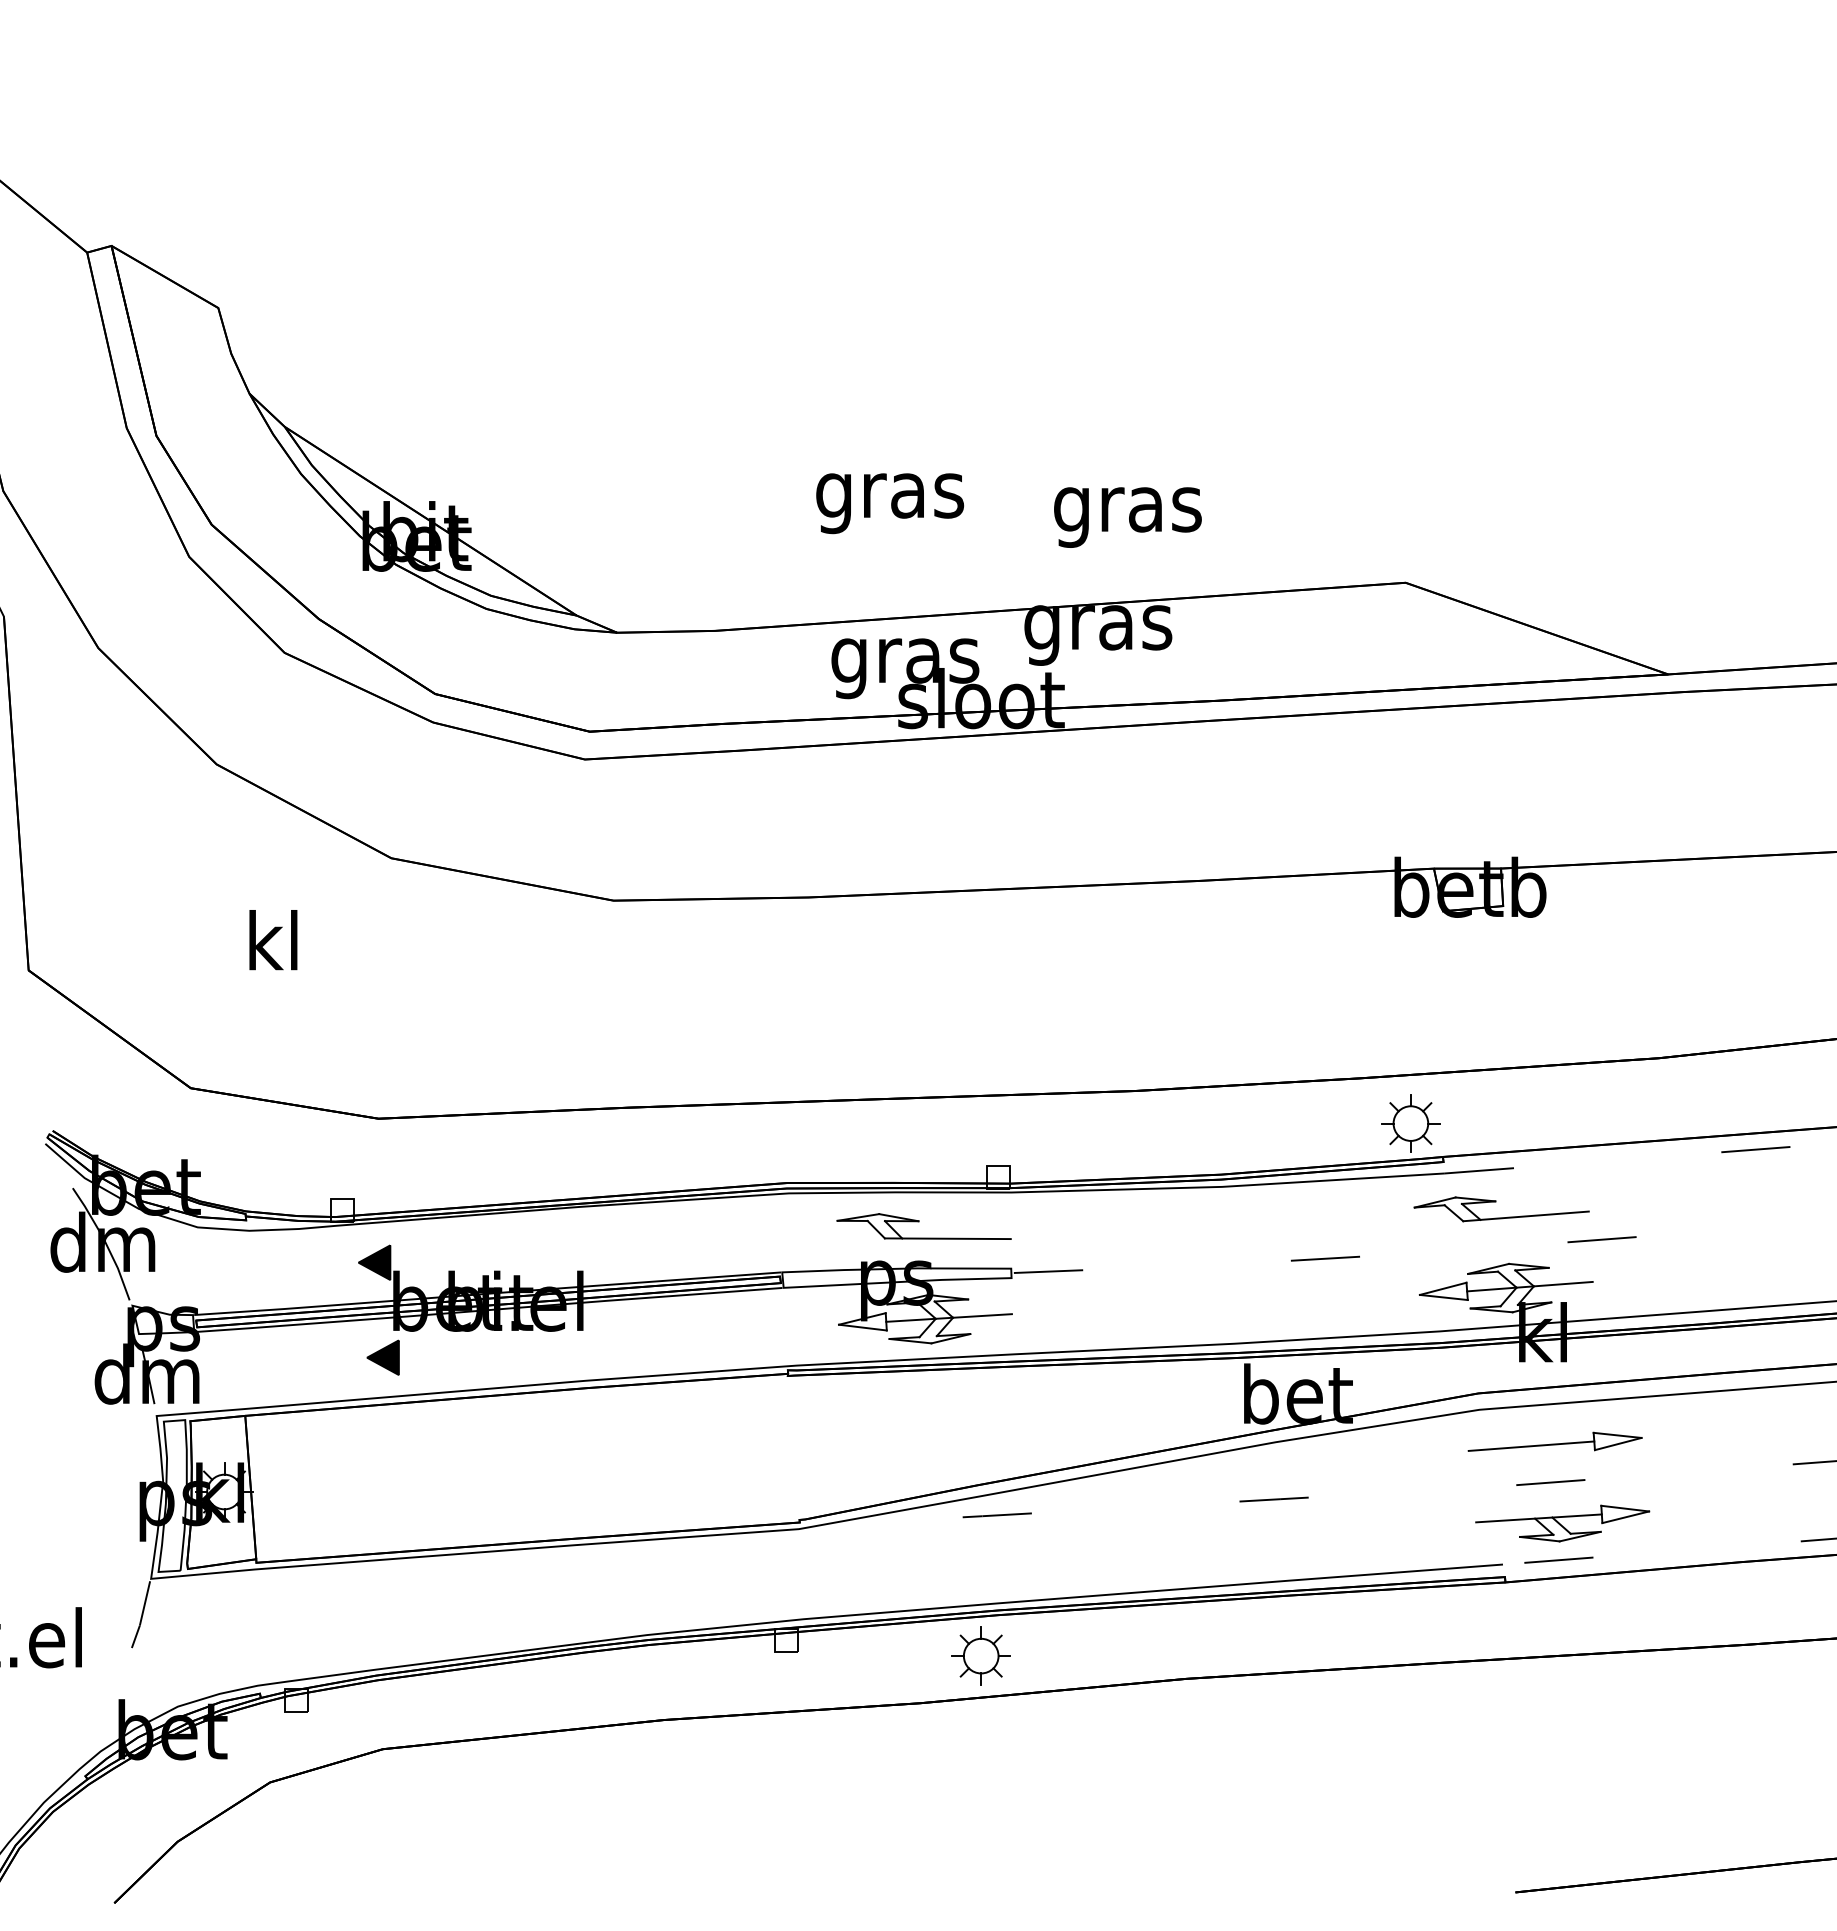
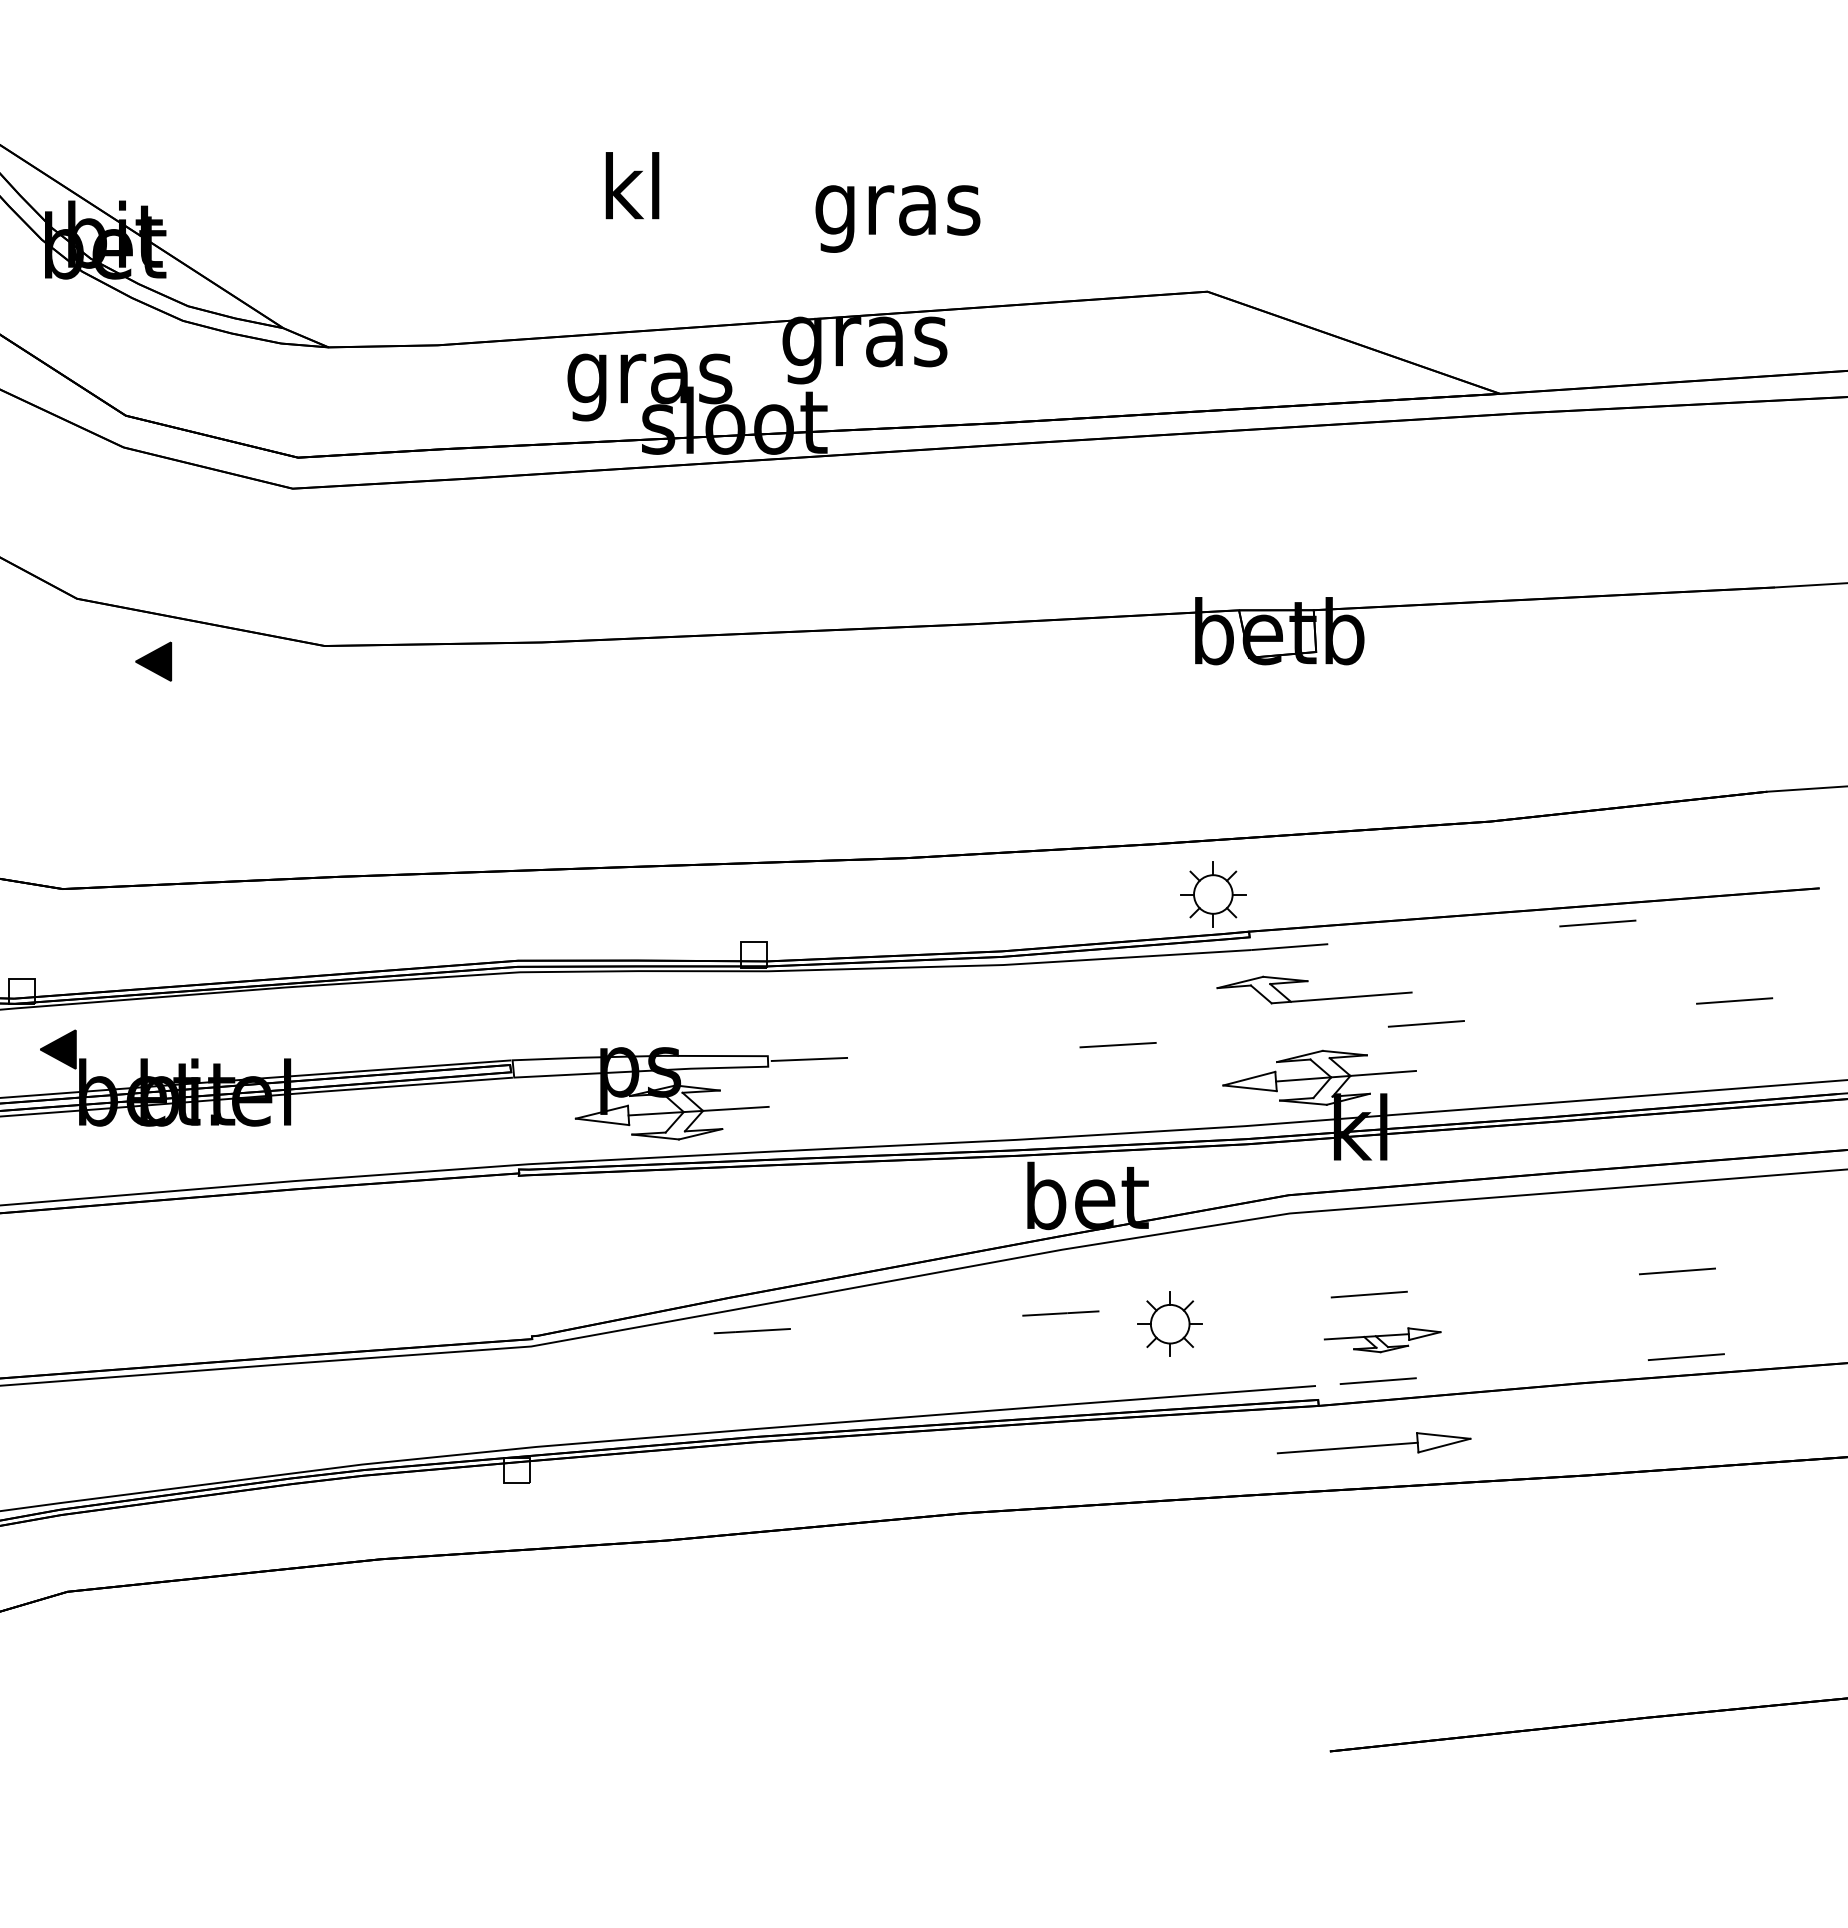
text: (890, 495) -> (633, 194), gras -> kl
part: (923, 1226) -> (670, 1009), removed
part: (382, 1357) -> (152, 661), moved
part: (1554, 1441) -> (1373, 1442), moved
part: (1562, 1523) -> (1382, 1340), size x0.6
part: (980, 1655) -> (1169, 1323), moved

